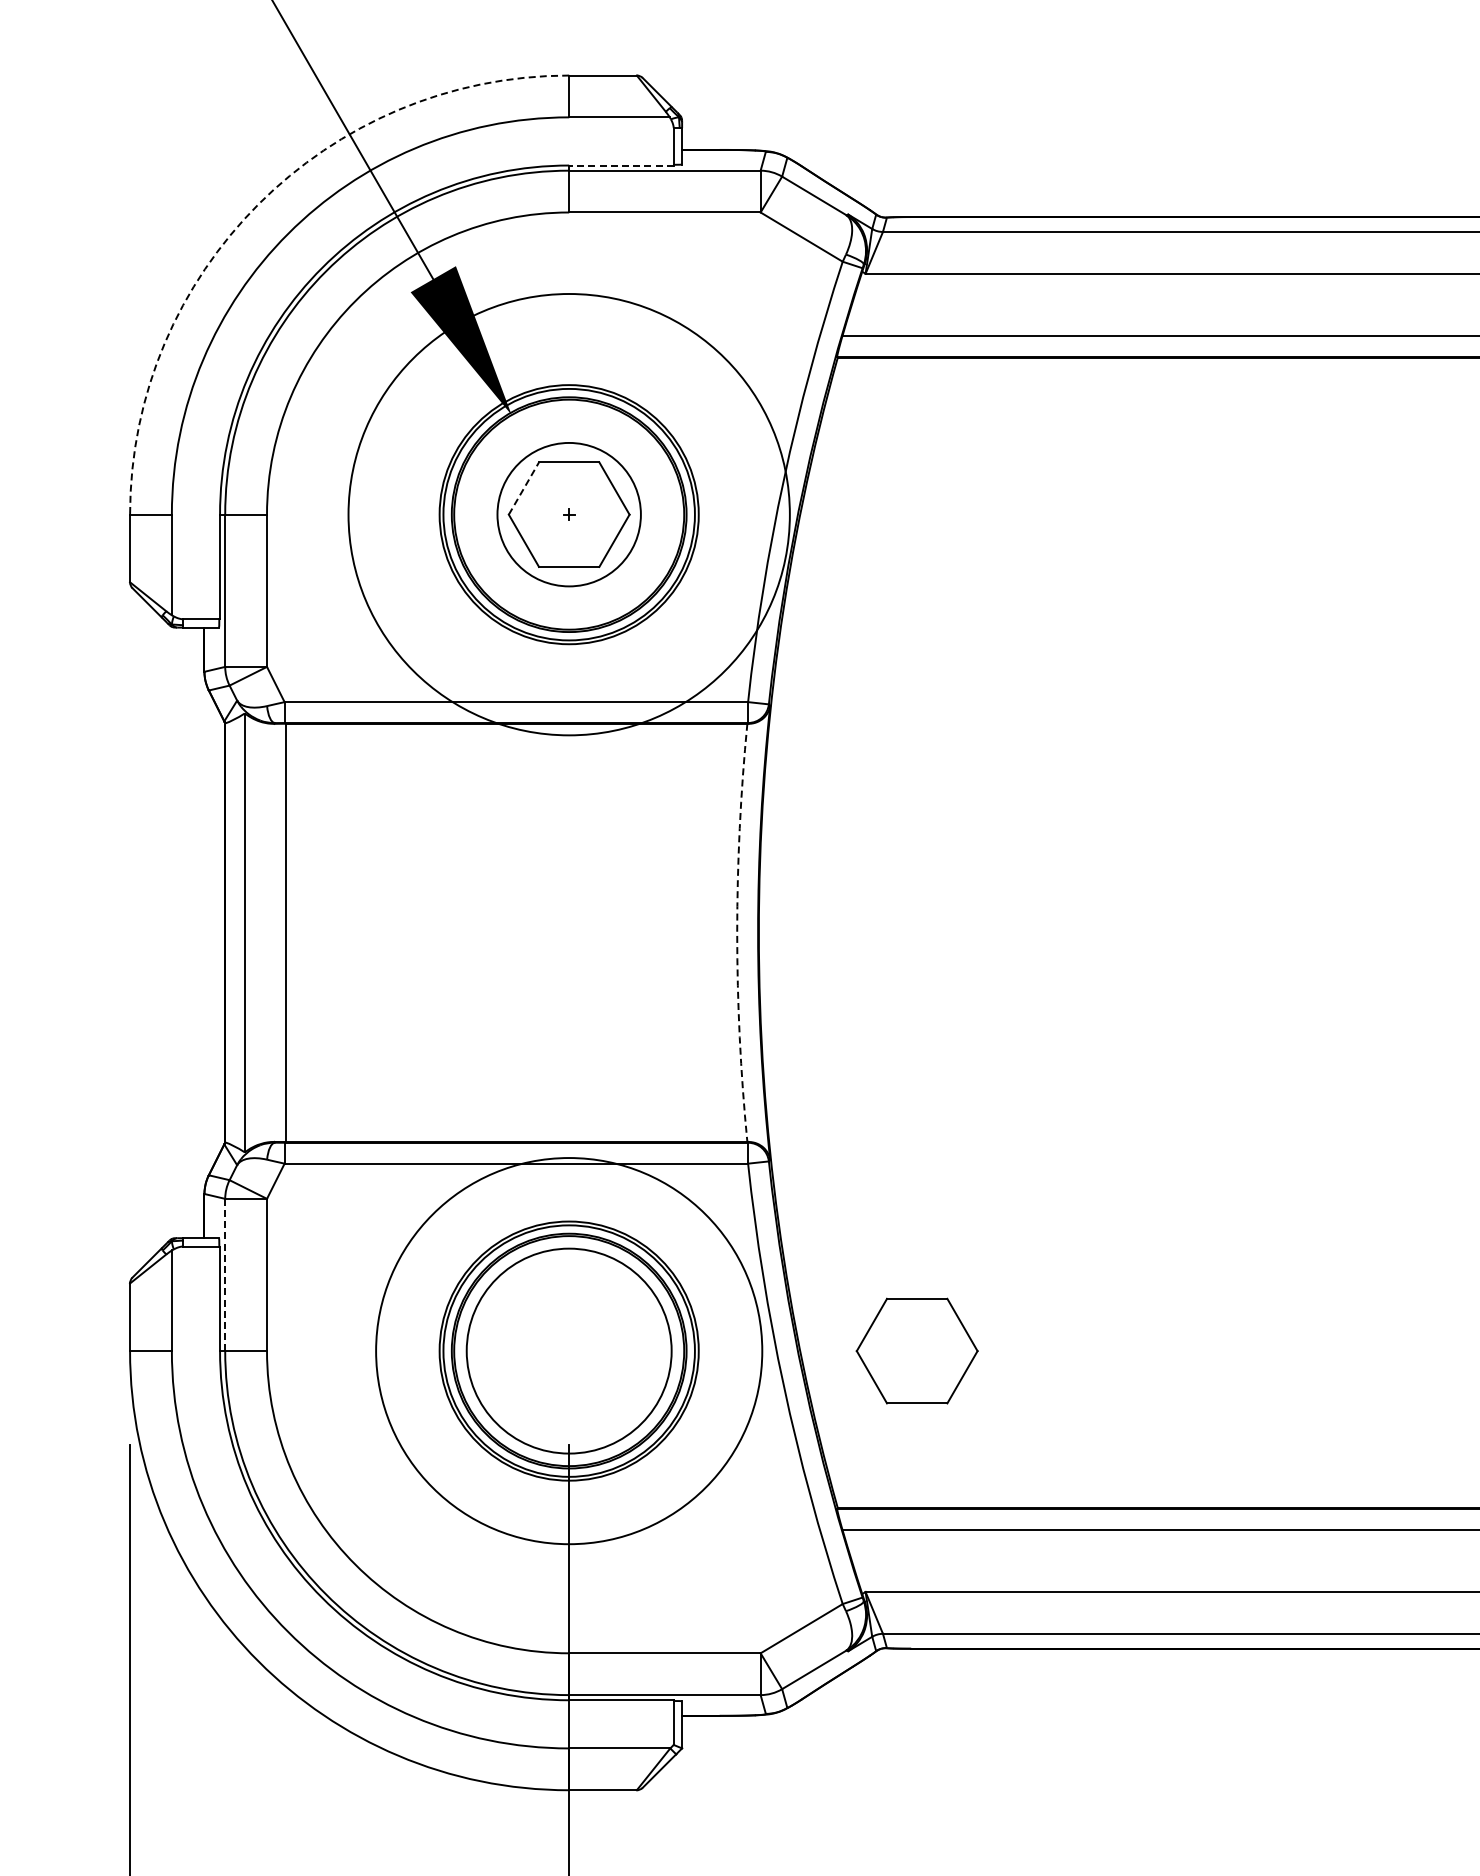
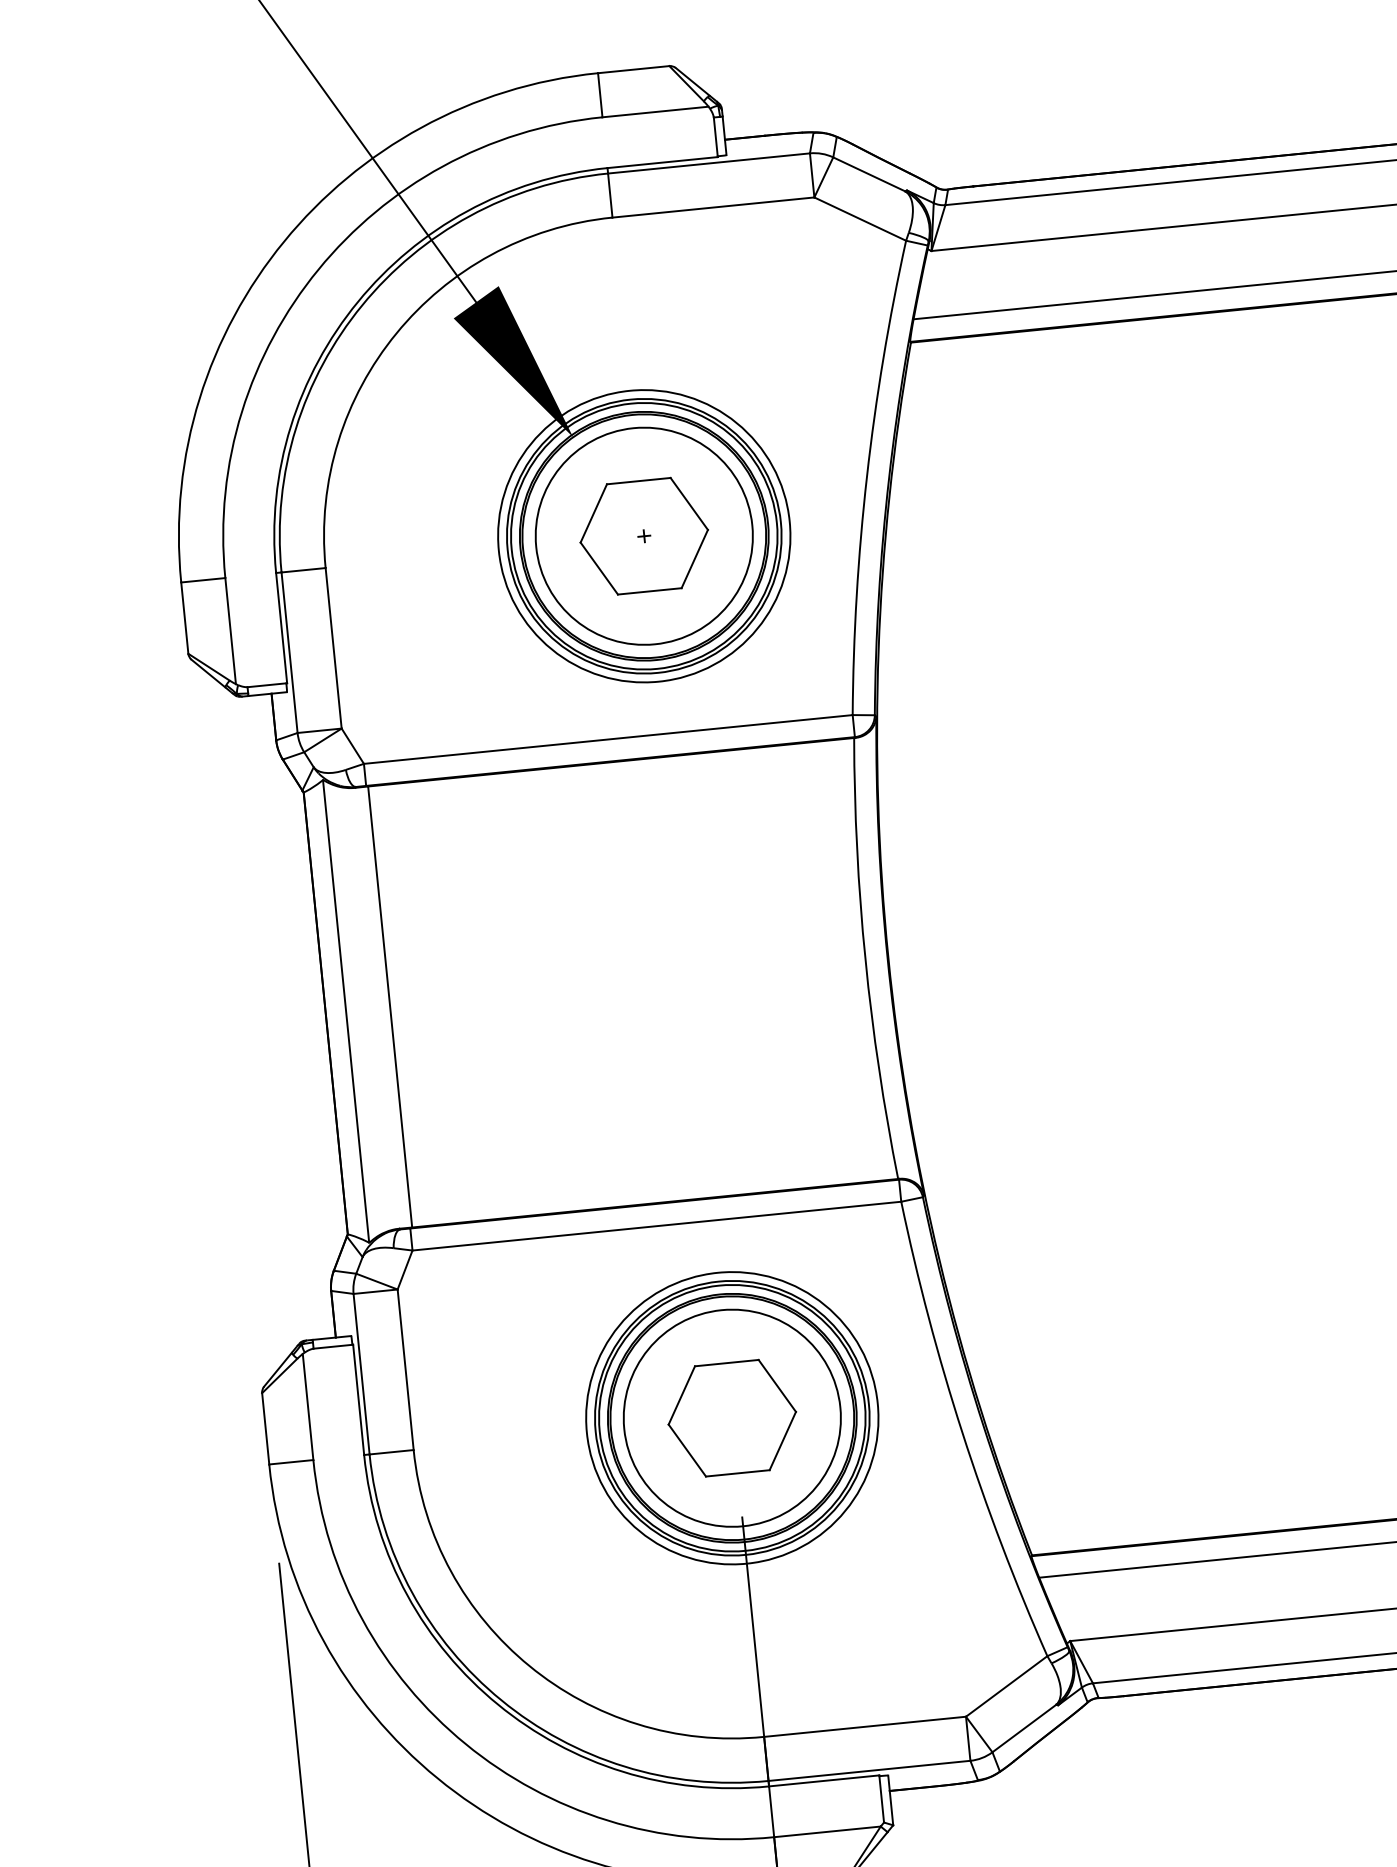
line: (620, 165) -> (661, 162), dashed -> solid
arc: (258, 204) -> (284, 241), dashed -> solid
line: (524, 488) -> (594, 513), dashed -> solid
circle: (568, 514) -> (643, 536), size x1.43
circle: (569, 514) -> (644, 536), size x0.62
arc: (737, 932) -> (865, 959), dashed -> solid
line: (225, 1275) -> (361, 1374), dashed -> solid
part: (916, 1350) -> (731, 1417), moved
circle: (569, 1351) -> (732, 1418), size x0.71

